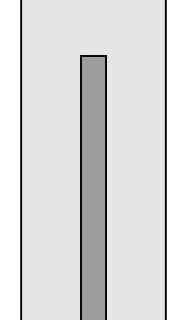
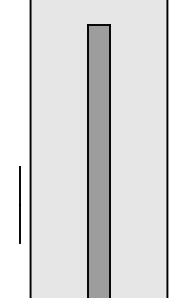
line: (9, 245) -> (19, 204), added

